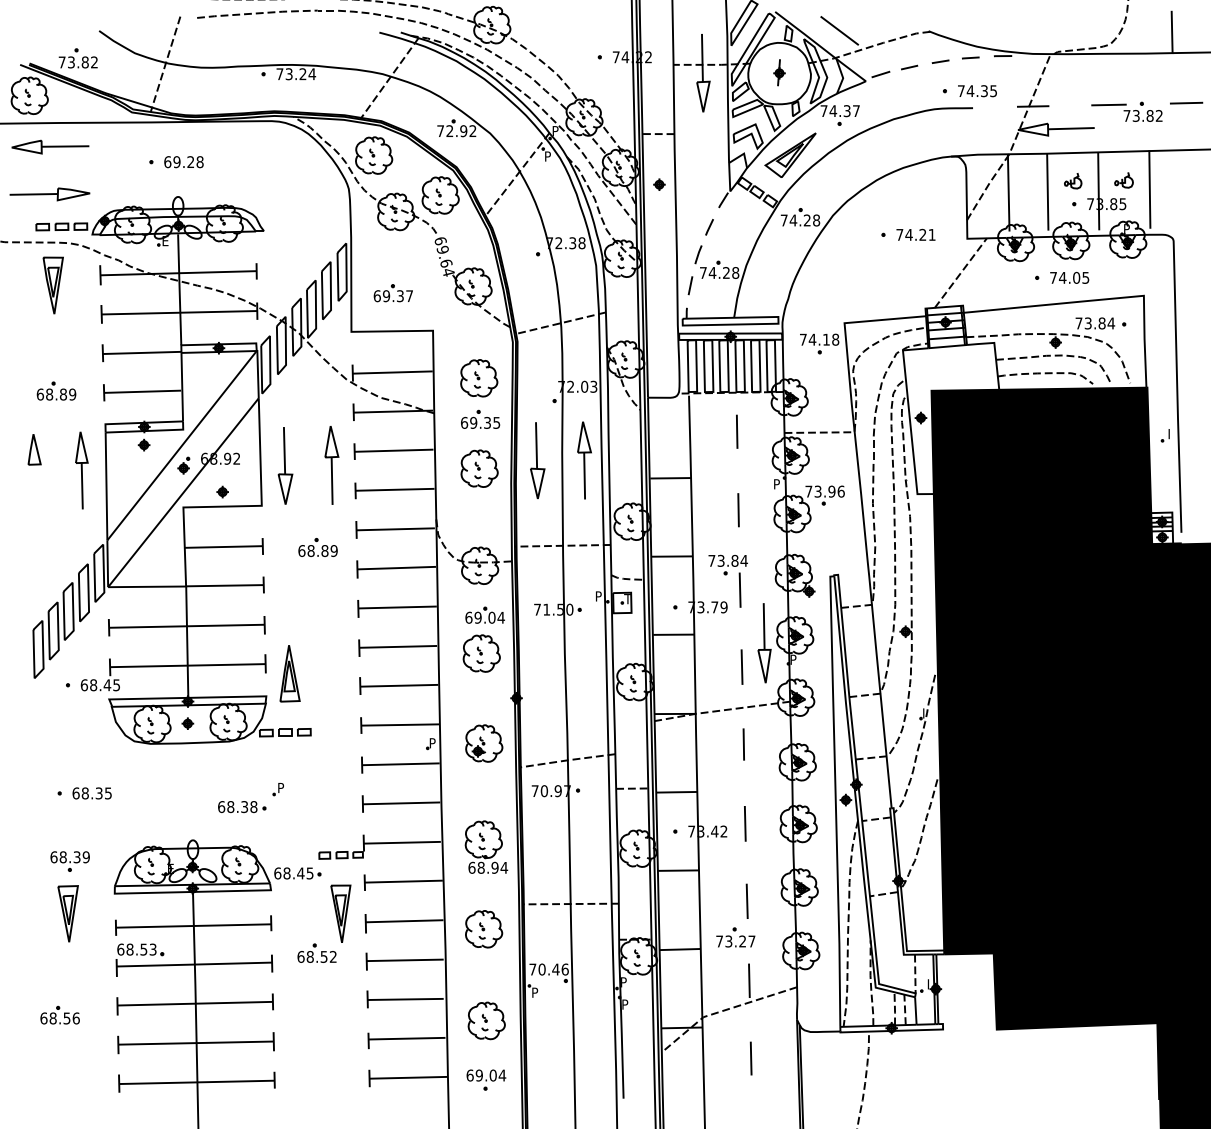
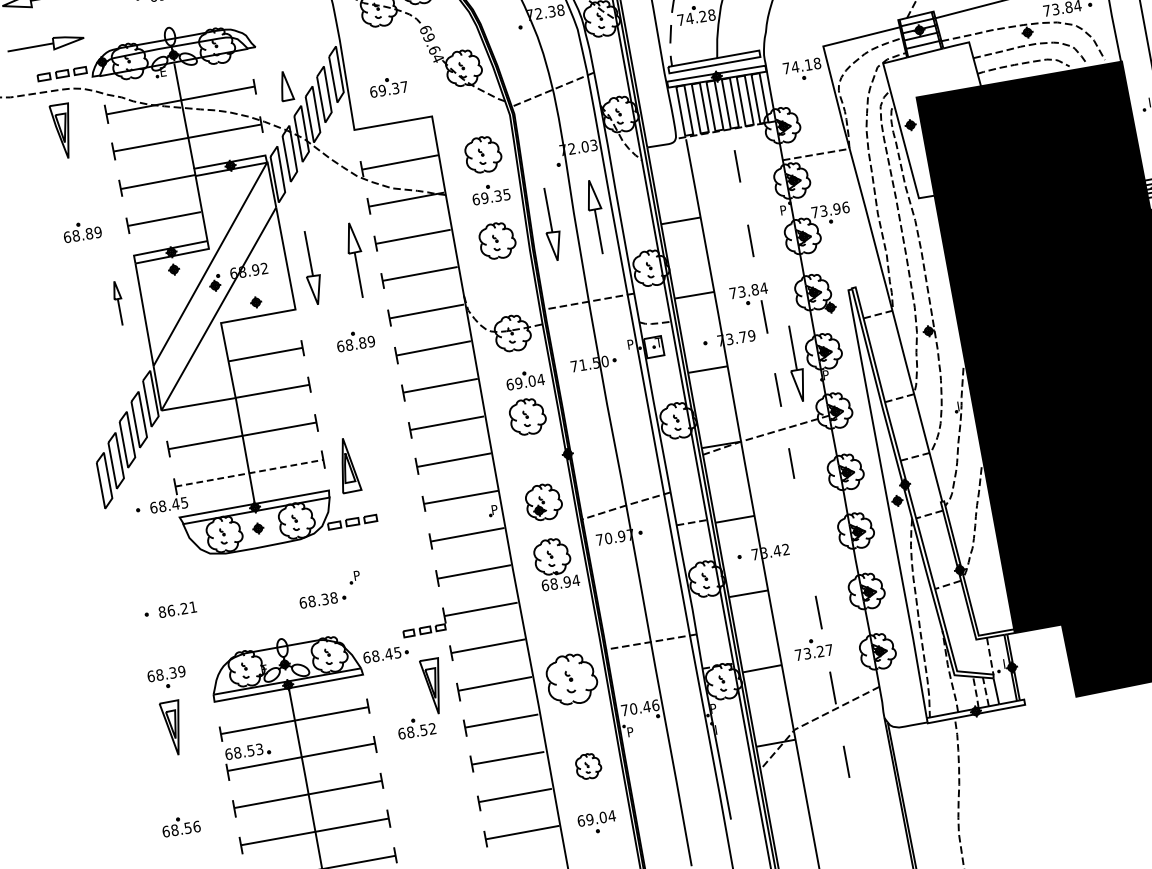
part: (34, 449) -> (285, 85), moved
part: (81, 470) -> (118, 303), size x0.6
line: (187, 665) -> (249, 473), solid -> dashed
text: (91, 793) -> (177, 609), 68.35 -> 86.21
line: (745, 823) -> (805, 538), removed
part: (486, 846) -> (555, 562), moved
part: (484, 929) -> (572, 679), size x1.4
text: (625, 1002) -> (718, 727), P -> I
part: (486, 1020) -> (588, 766), size x0.7

